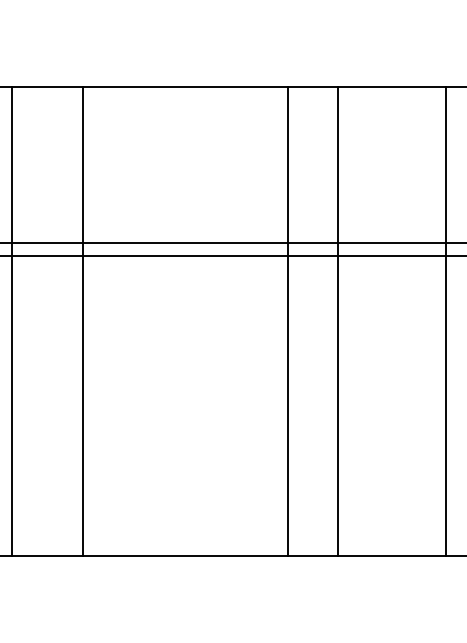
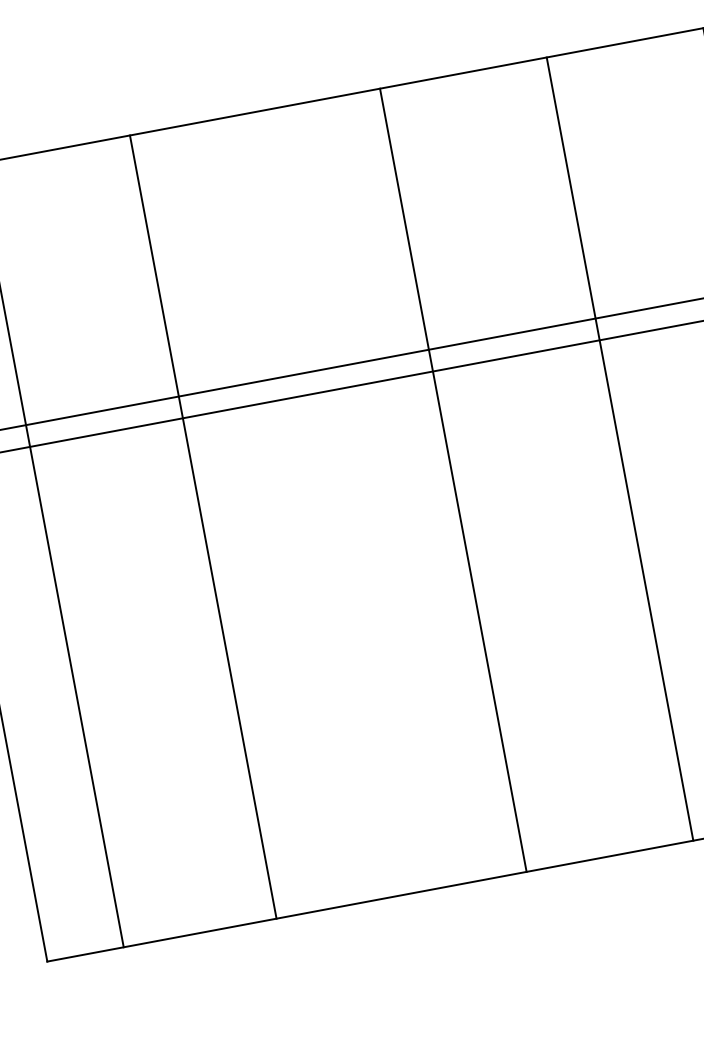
line: (82, 321) -> (203, 527), moved
line: (288, 321) -> (454, 480), moved
line: (337, 321) -> (619, 449), moved

